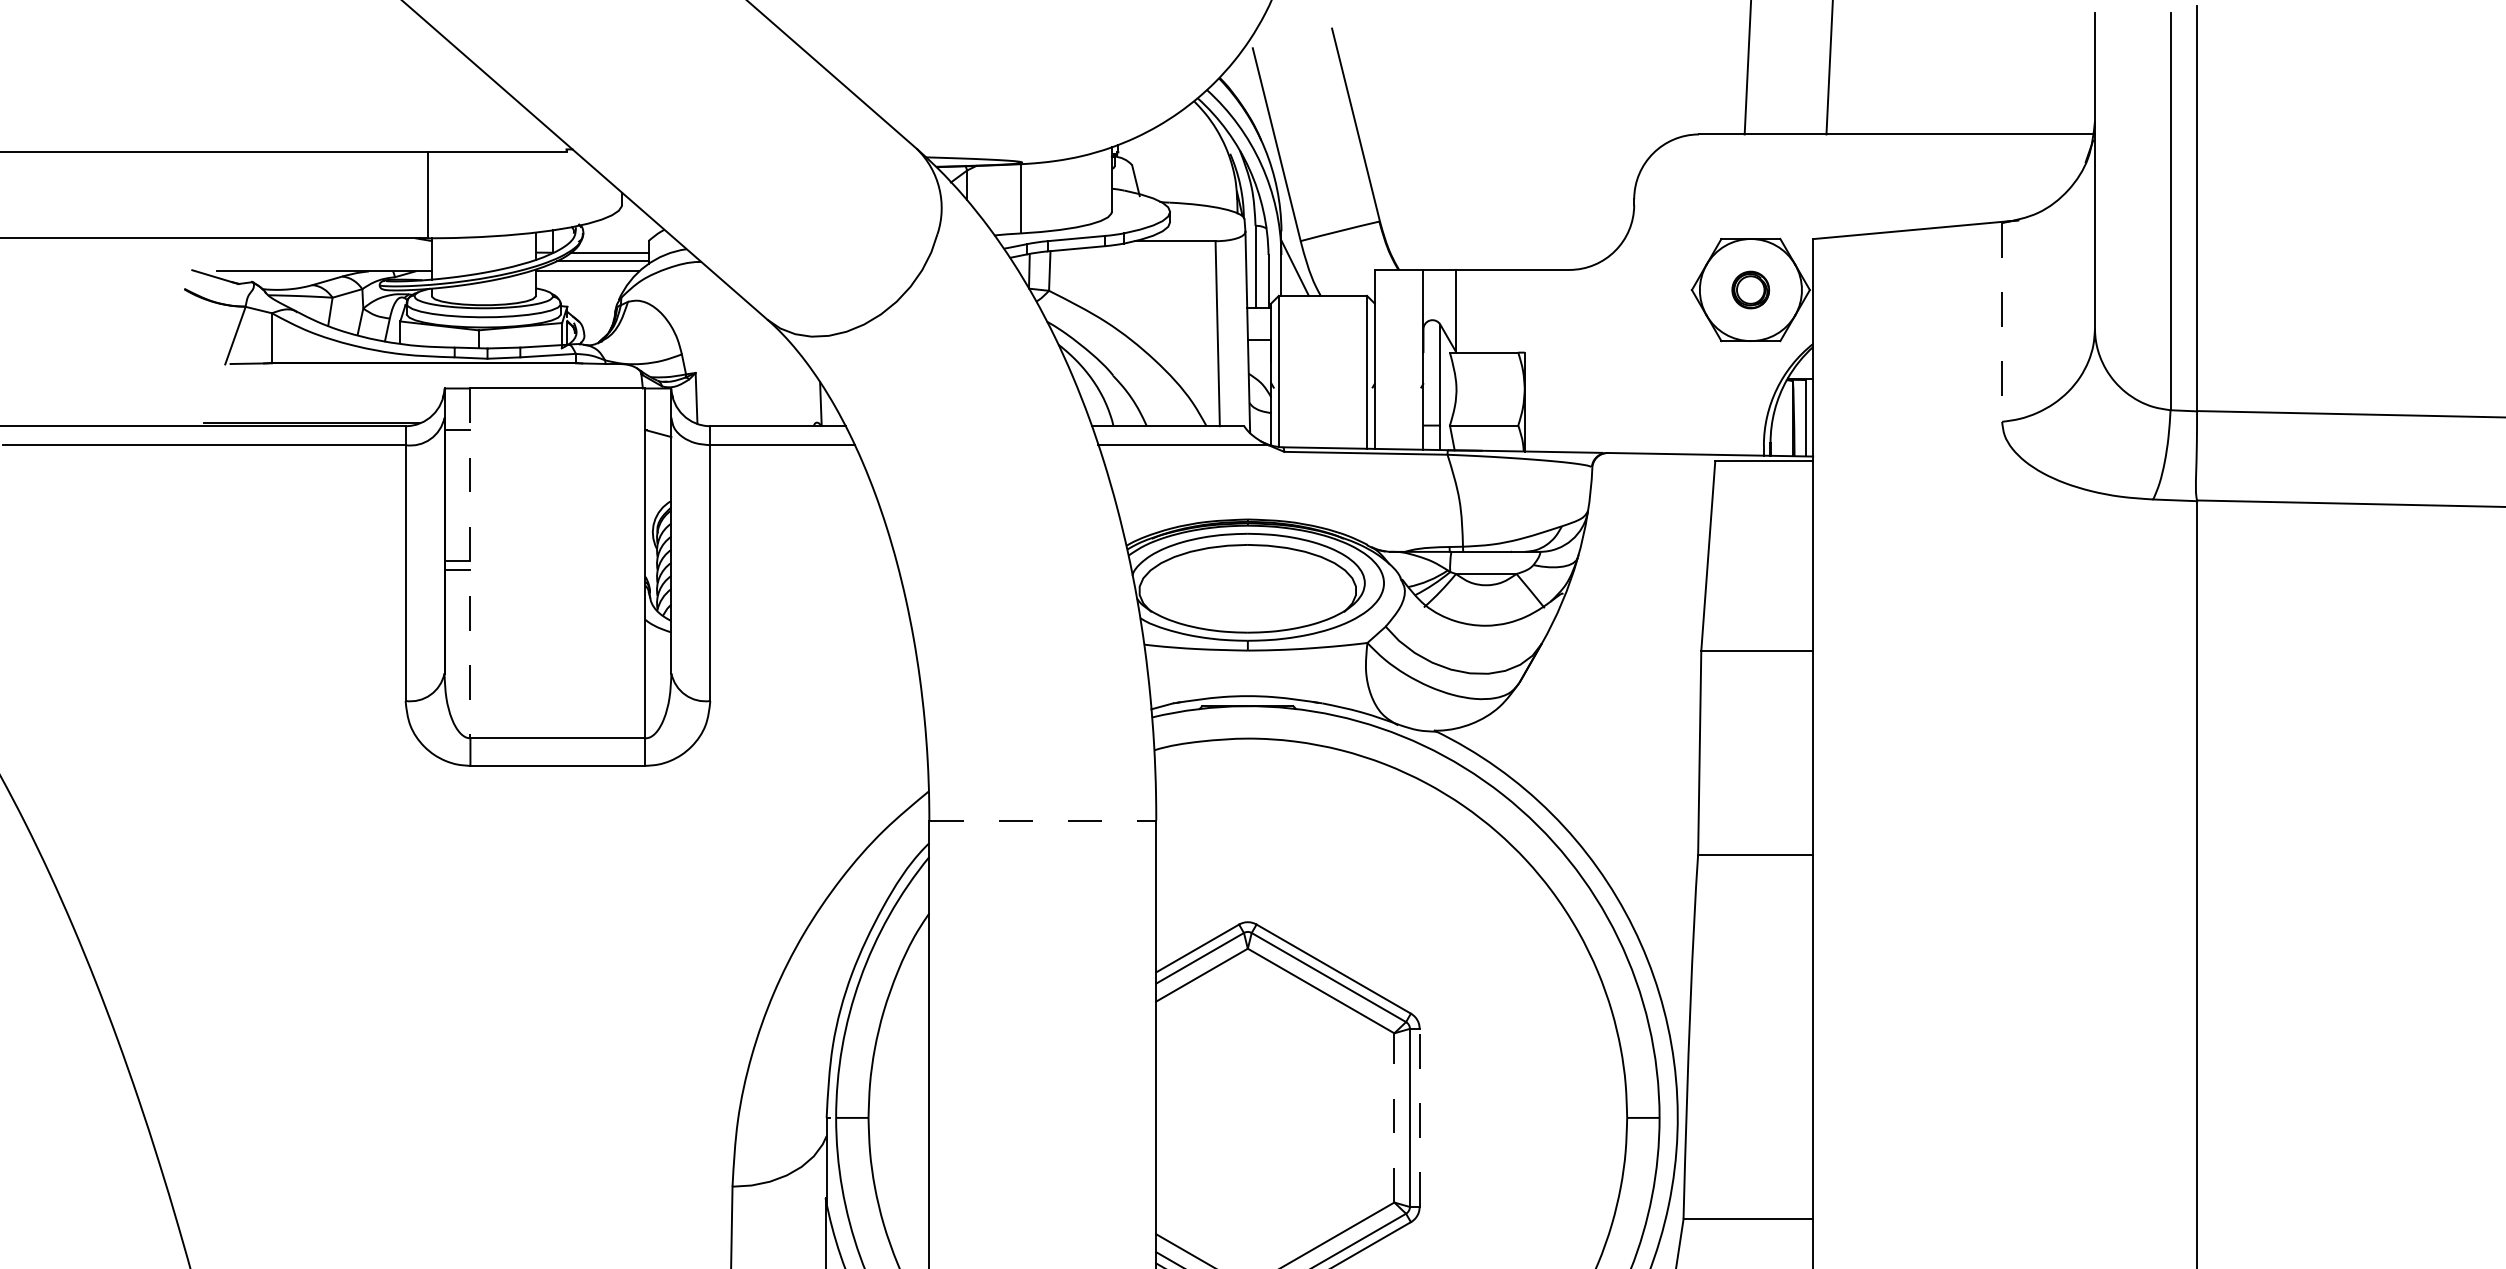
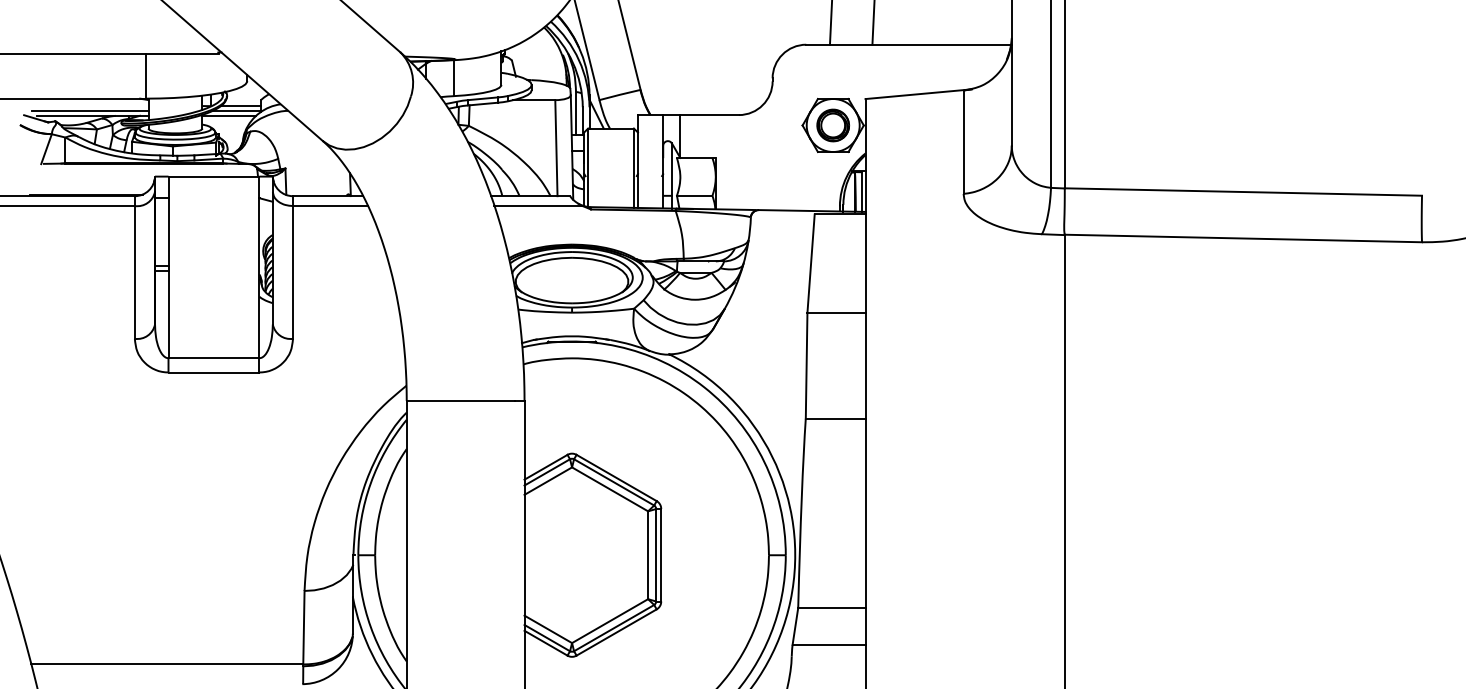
line: (318, 261) -> (89, 110), added
part: (1749, 290) -> (832, 125), size x1.67
line: (2001, 322) -> (963, 142), dashed -> solid
line: (470, 563) -> (168, 267), dashed -> solid
line: (1034, 819) -> (461, 400), dashed -> solid
line: (1420, 1116) -> (661, 554), dashed -> solid
line: (1395, 1118) -> (648, 555), dashed -> solid

